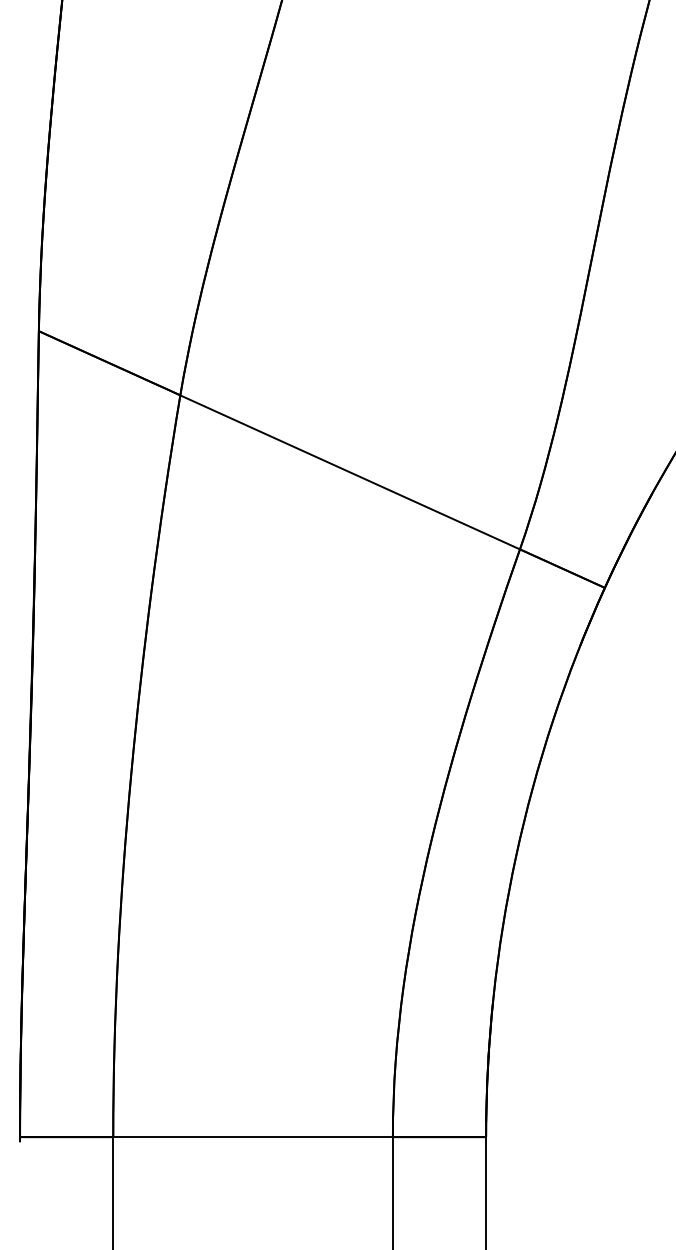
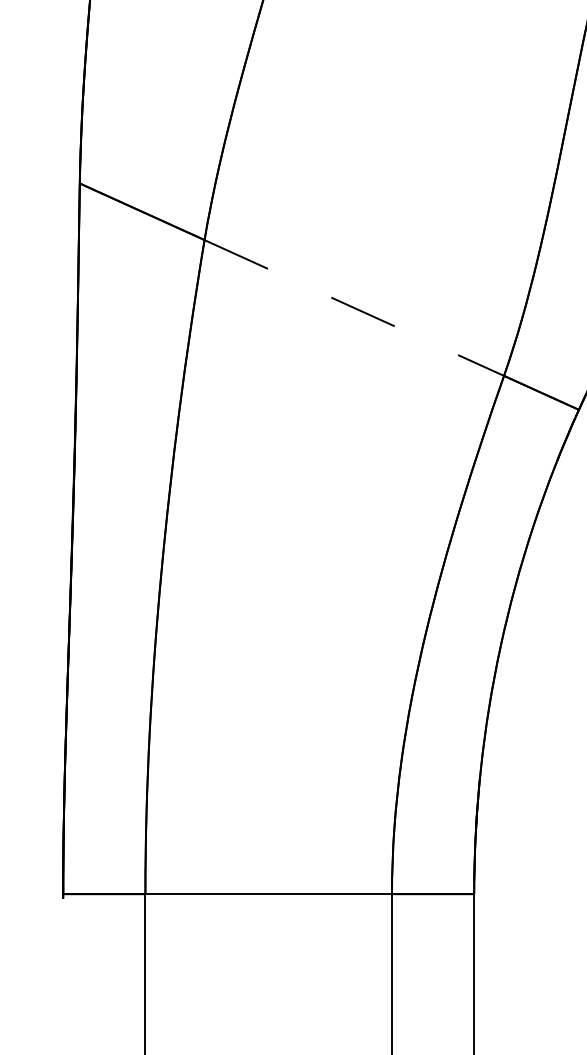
line: (350, 472) -> (354, 308), solid -> dashed

